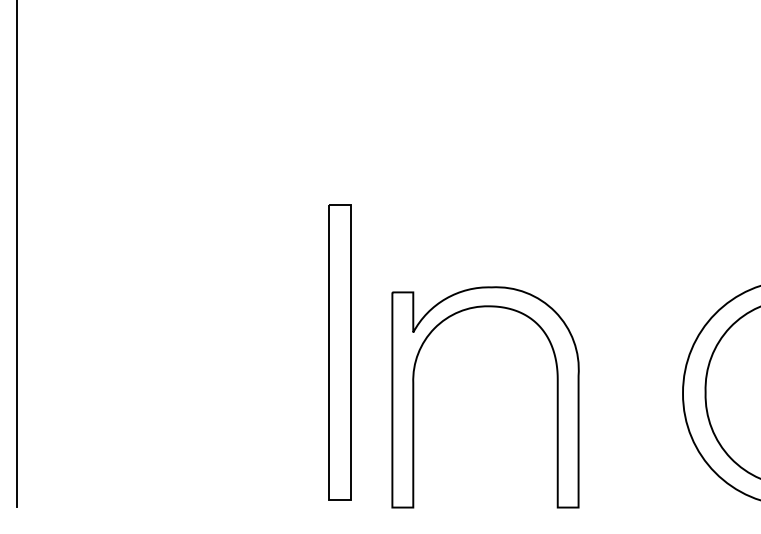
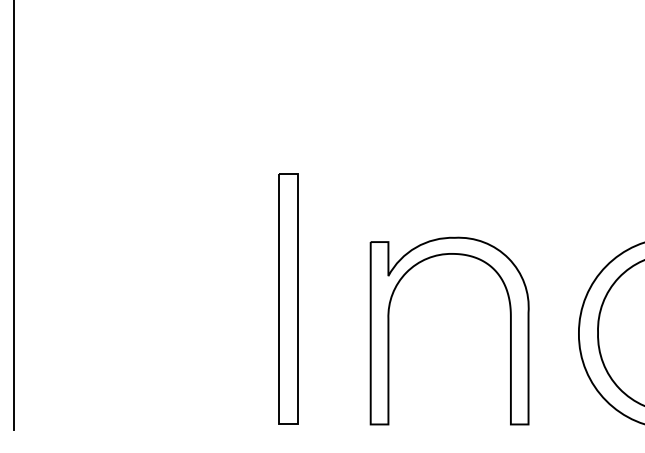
part: (414, 397) -> (389, 331), moved

